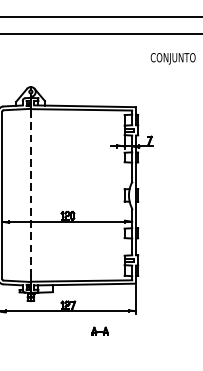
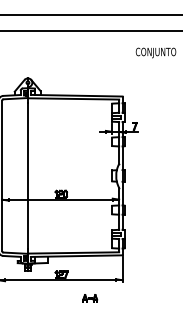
line: (30, 194) -> (27, 175), dashed -> solid

